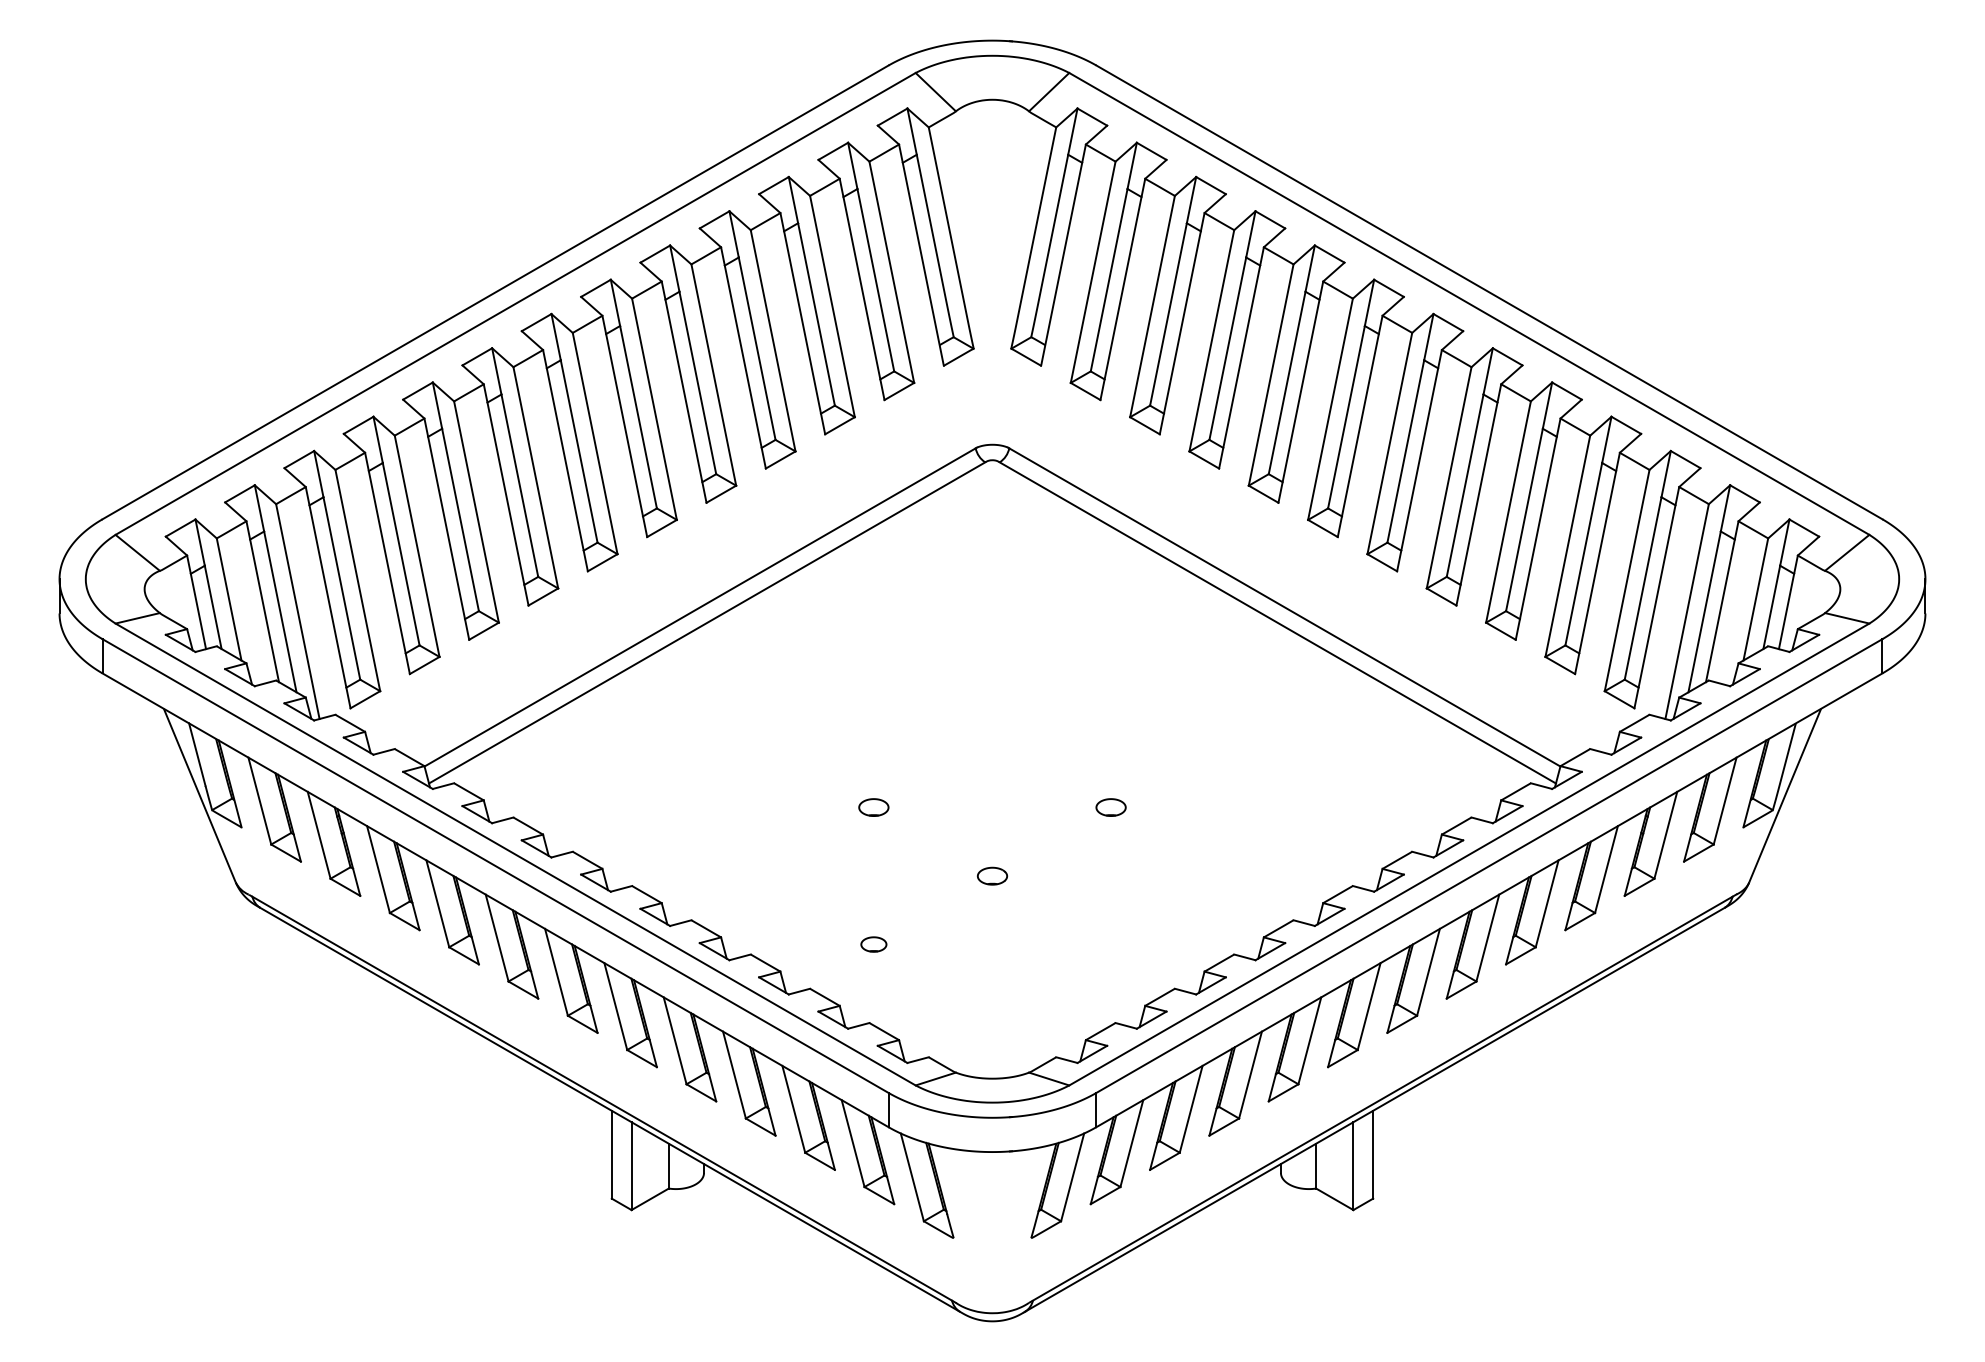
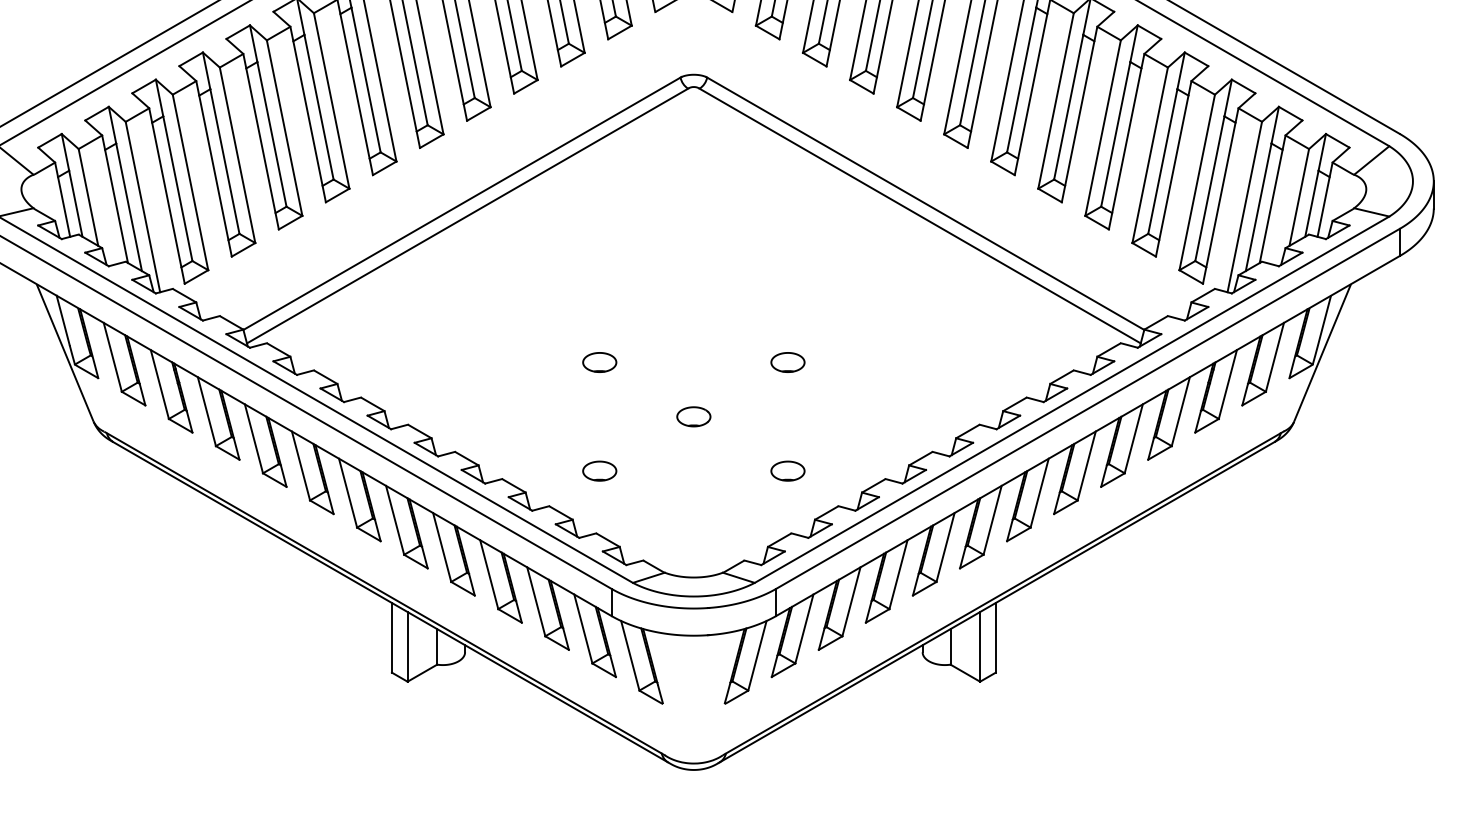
part: (873, 807) -> (599, 362), size x1.43
part: (1110, 807) -> (787, 362), size x1.43
part: (992, 876) -> (693, 417), size x1.43
part: (873, 944) -> (599, 471), size x1.67
part: (1110, 944) -> (787, 471), added

